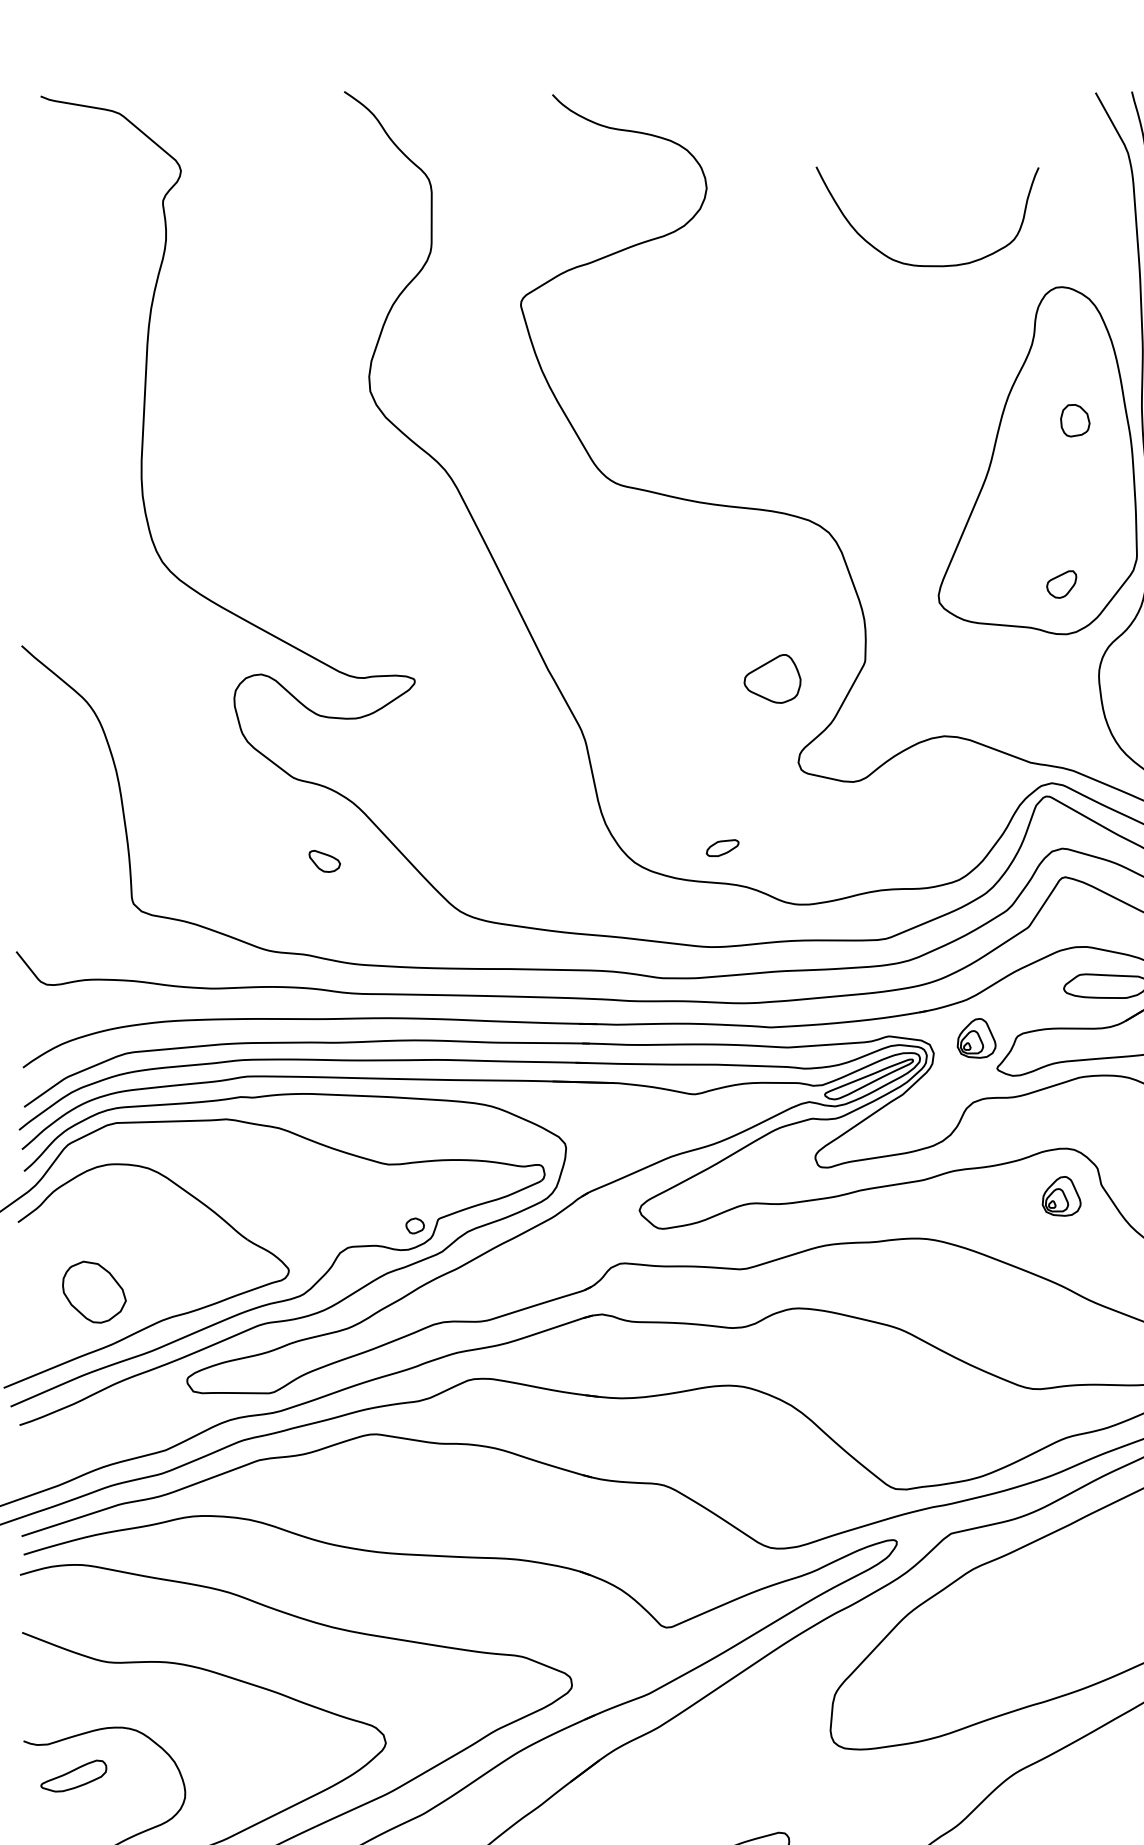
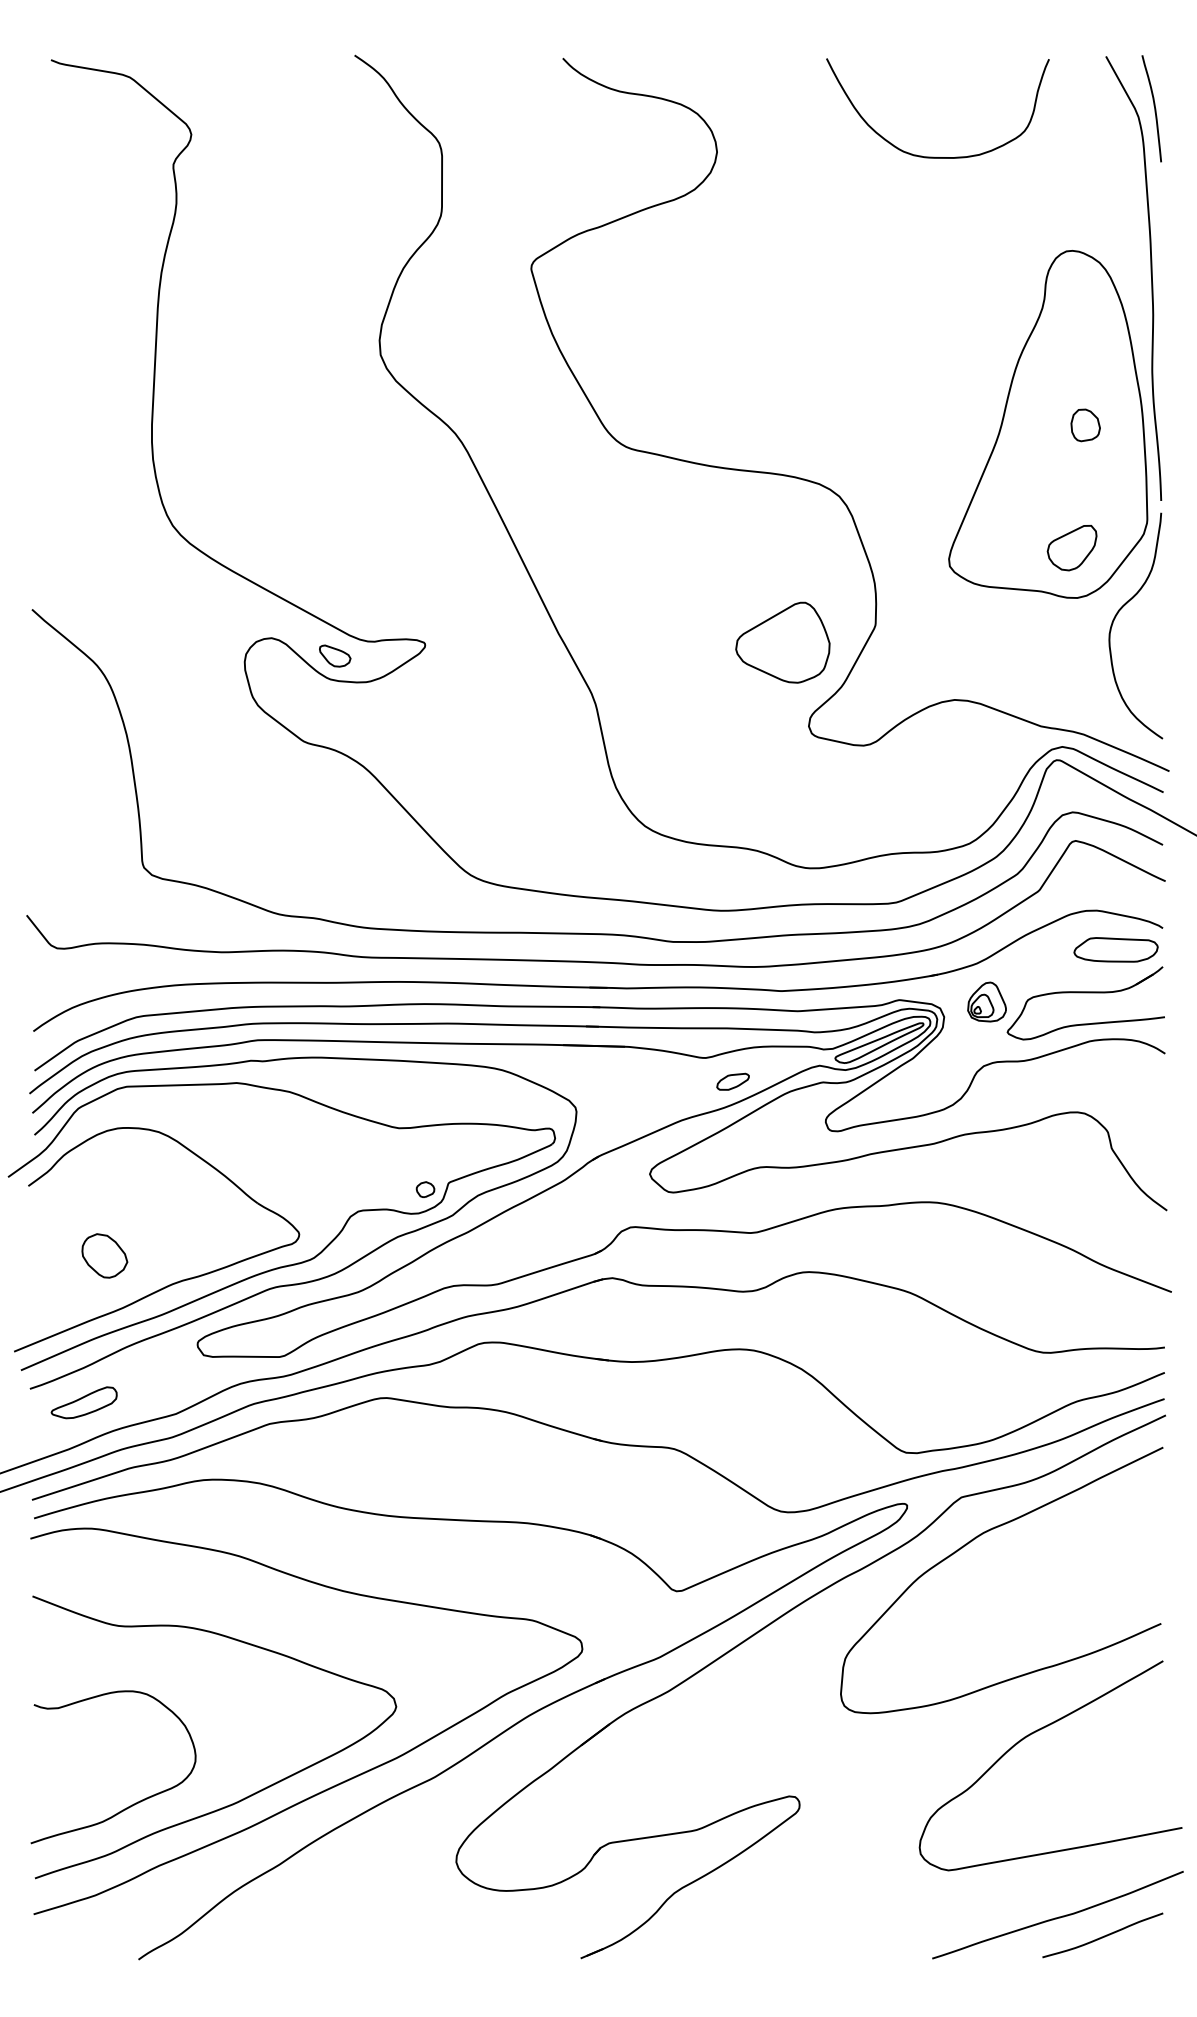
curve: (924, 264) -> (934, 156), moved
part: (1075, 420) -> (1085, 425), moved
part: (1061, 584) -> (1071, 548), size x1.67
part: (772, 678) -> (782, 642), size x1.67
part: (722, 847) -> (732, 1081), moved
part: (325, 860) -> (335, 655), moved
part: (1061, 1195) -> (1071, 1159), removed
part: (94, 1291) -> (104, 1255), size x0.71
part: (73, 1775) -> (83, 1402), moved

